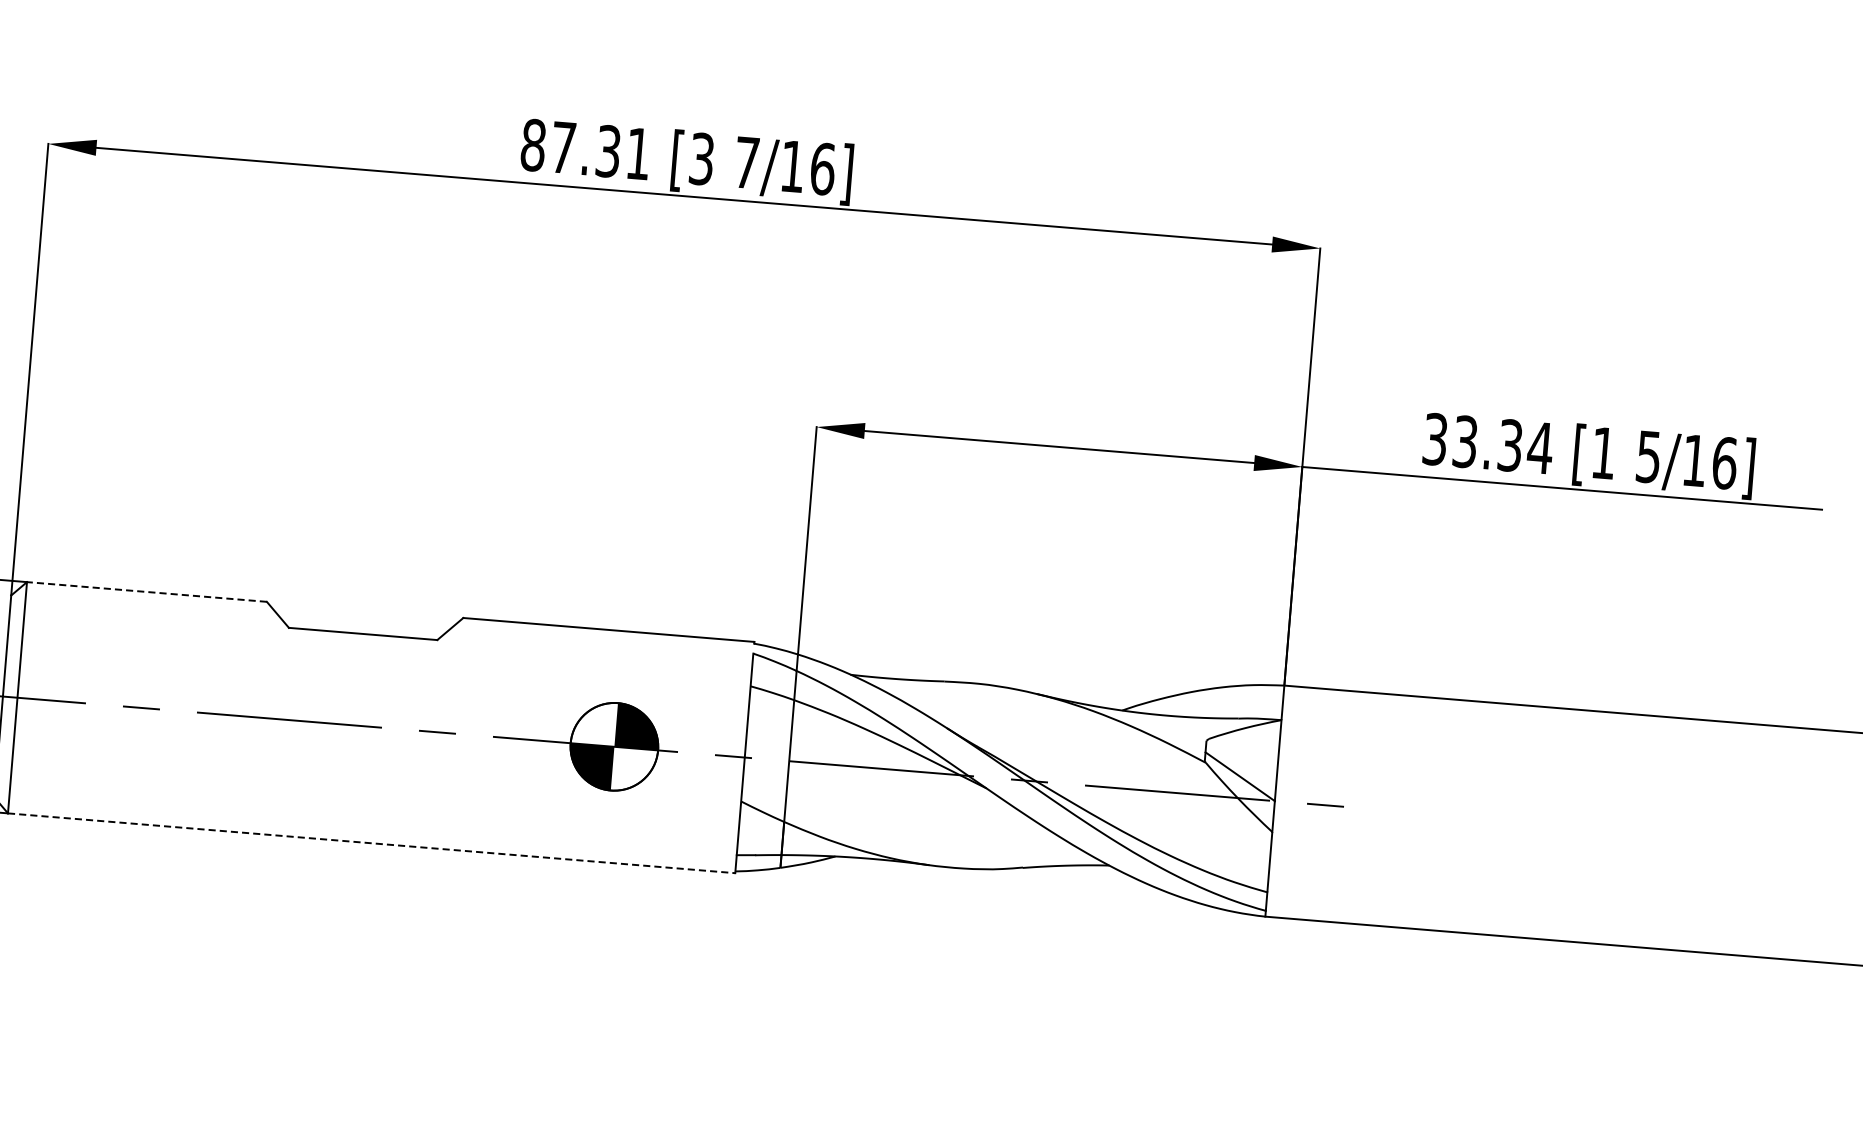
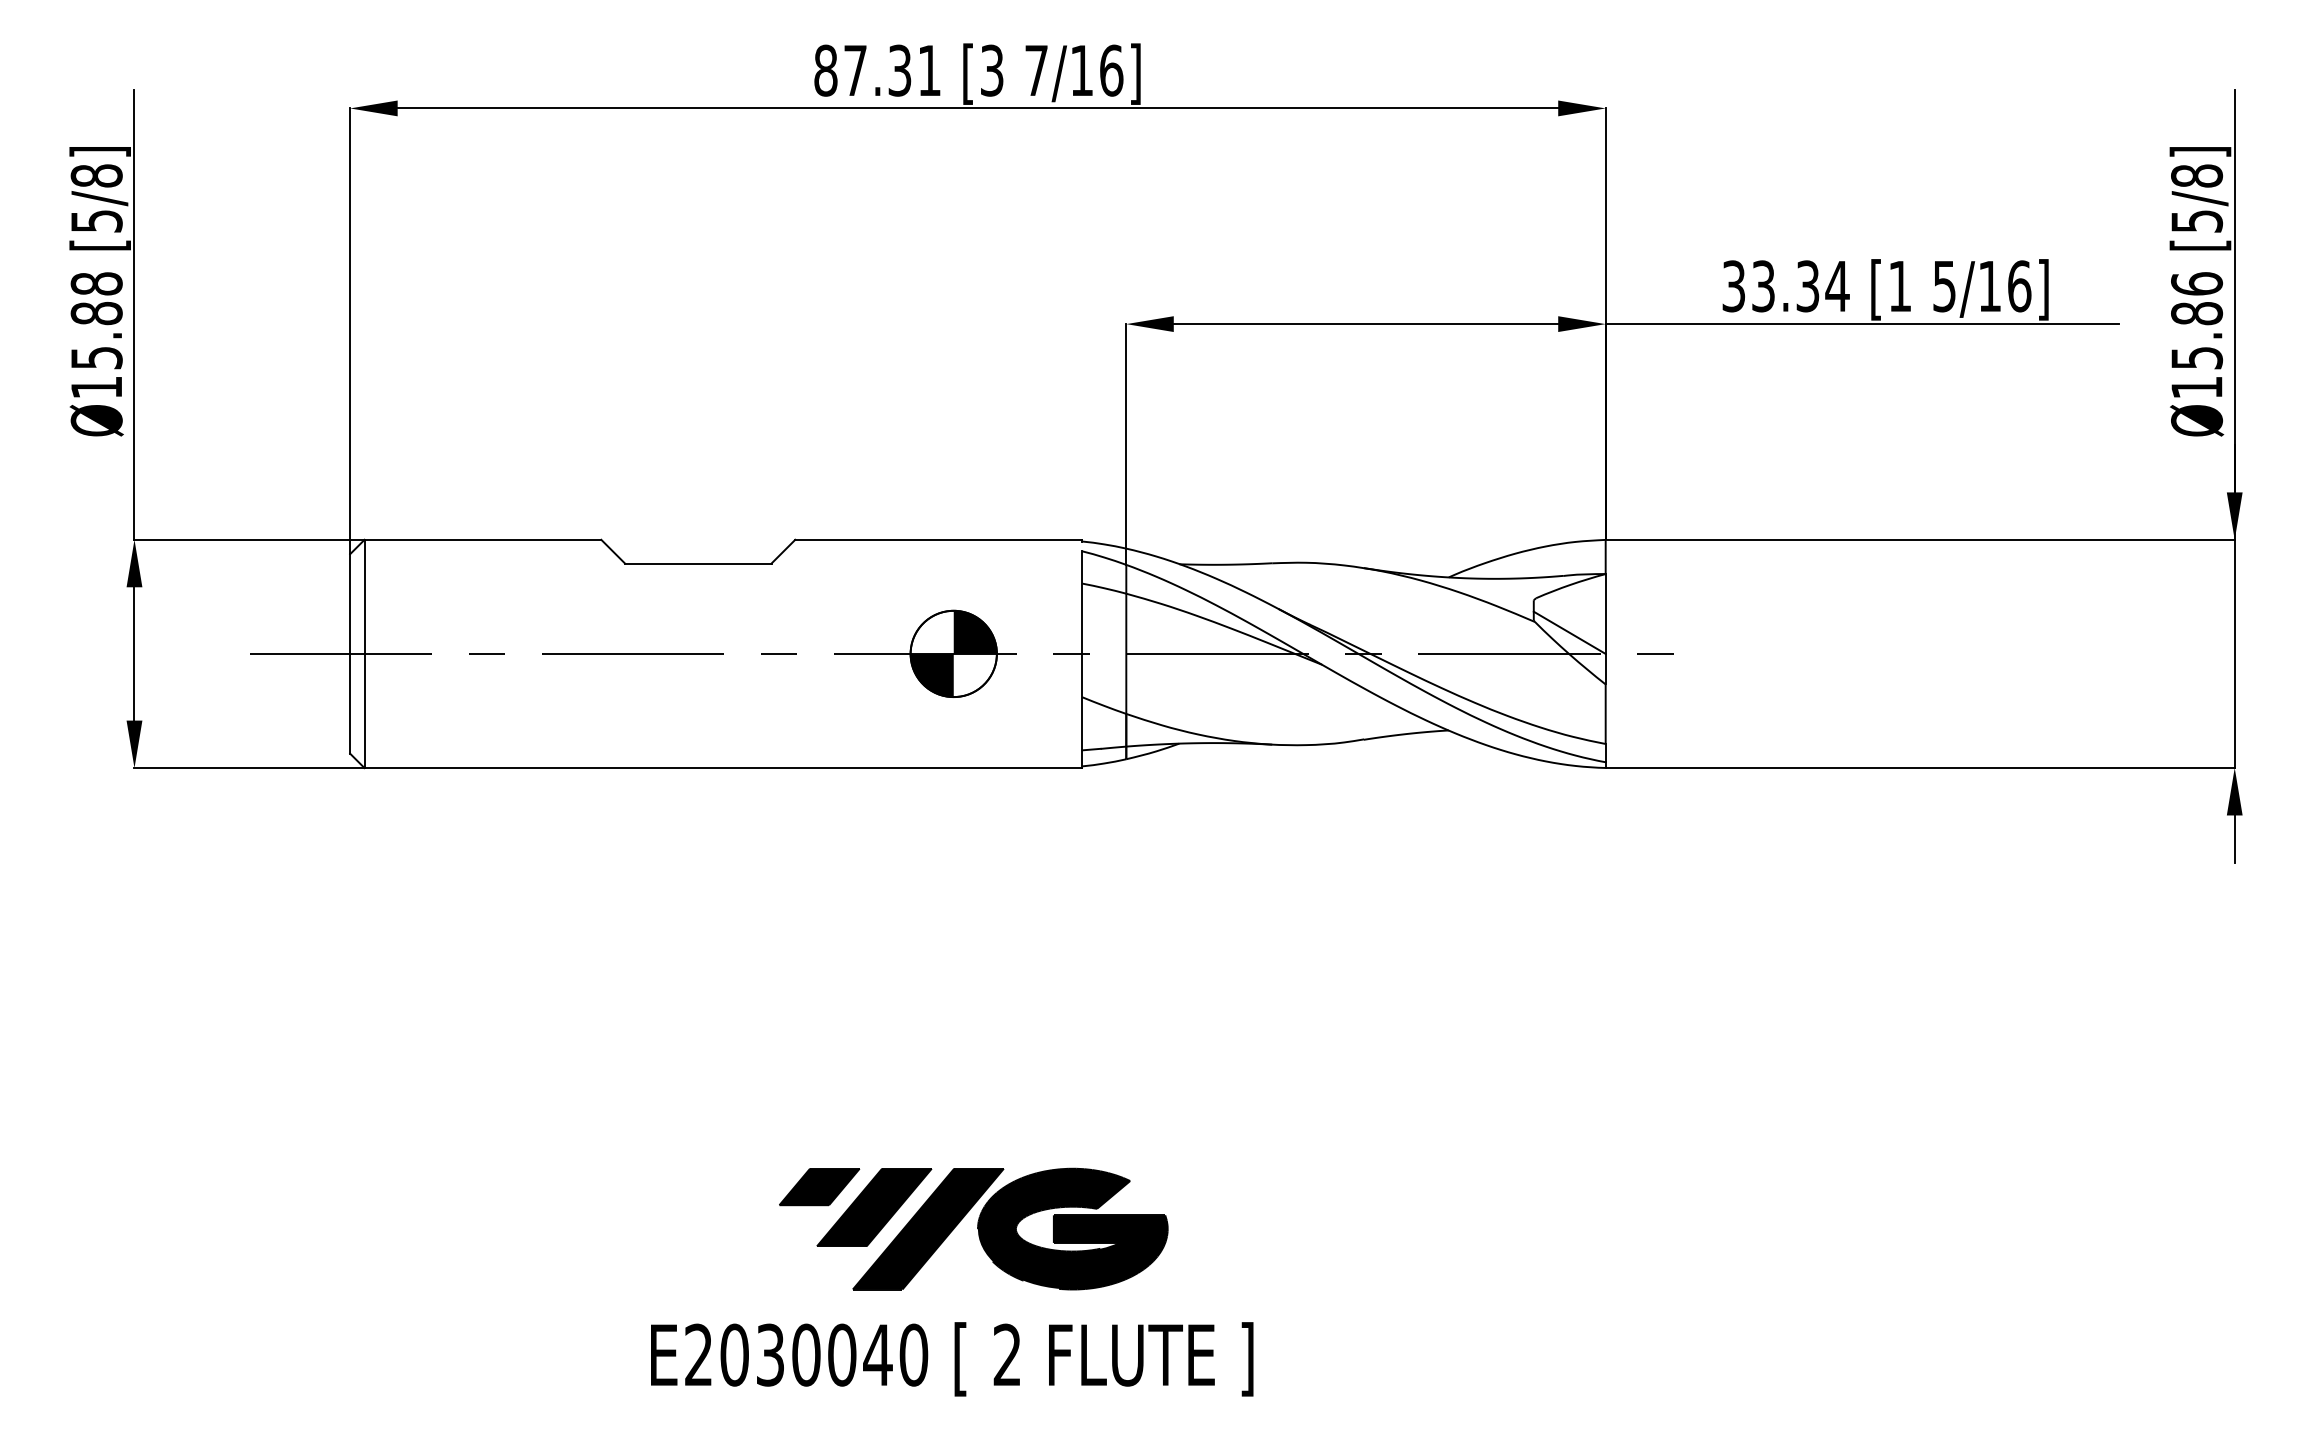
line: (146, 591) -> (482, 539), dashed -> solid
line: (371, 843) -> (723, 768), dashed -> solid

